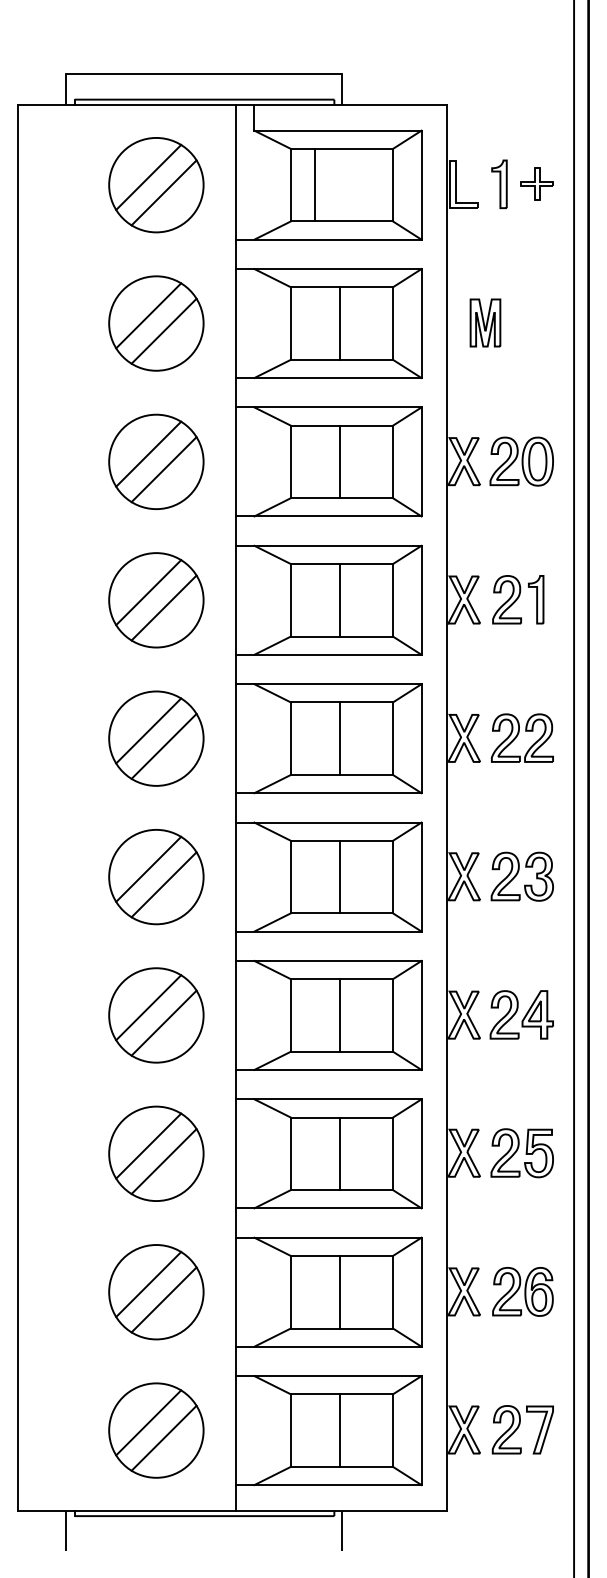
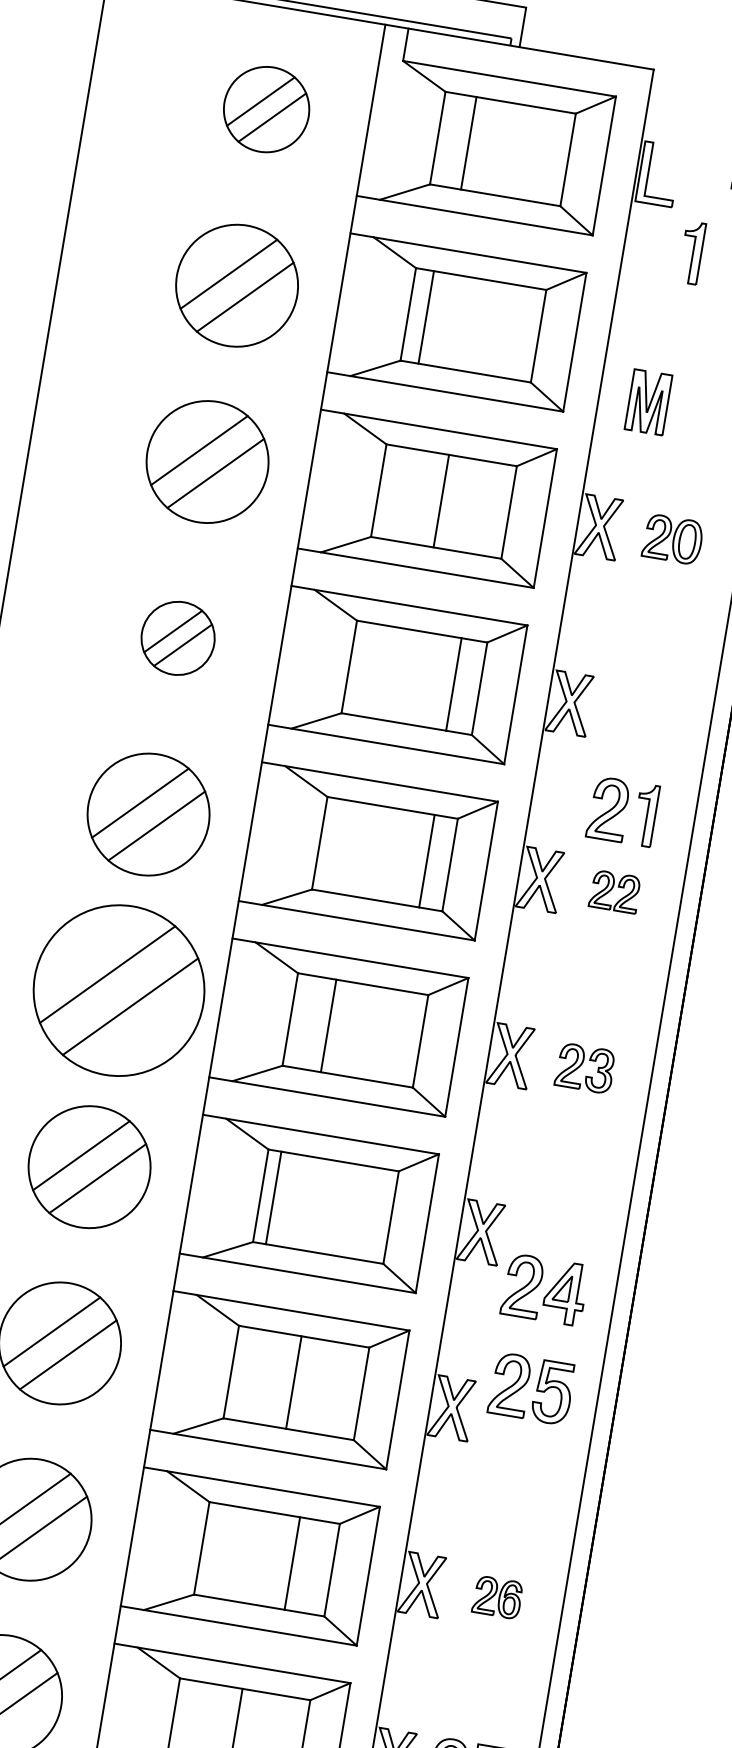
part: (499, 184) -> (691, 253), moved
part: (156, 185) -> (266, 109), size x0.7
part: (485, 322) -> (648, 401), moved
line: (339, 323) -> (425, 317), moved
part: (521, 461) -> (672, 539), size x0.7
part: (518, 599) -> (623, 811), moved
part: (156, 600) -> (178, 638), size x0.6
line: (339, 600) -> (453, 684), moved
part: (522, 737) -> (615, 891), size x0.6
line: (339, 738) -> (426, 860), moved
line: (339, 876) -> (328, 1025), moved
part: (521, 876) -> (584, 1067), size x0.7
part: (156, 877) -> (119, 991), size x1.4
part: (521, 1014) -> (544, 1289), moved
line: (339, 1015) -> (273, 1197), moved
part: (521, 1153) -> (530, 1389), moved
line: (339, 1291) -> (292, 1562), moved
part: (522, 1291) -> (497, 1596), size x0.6

